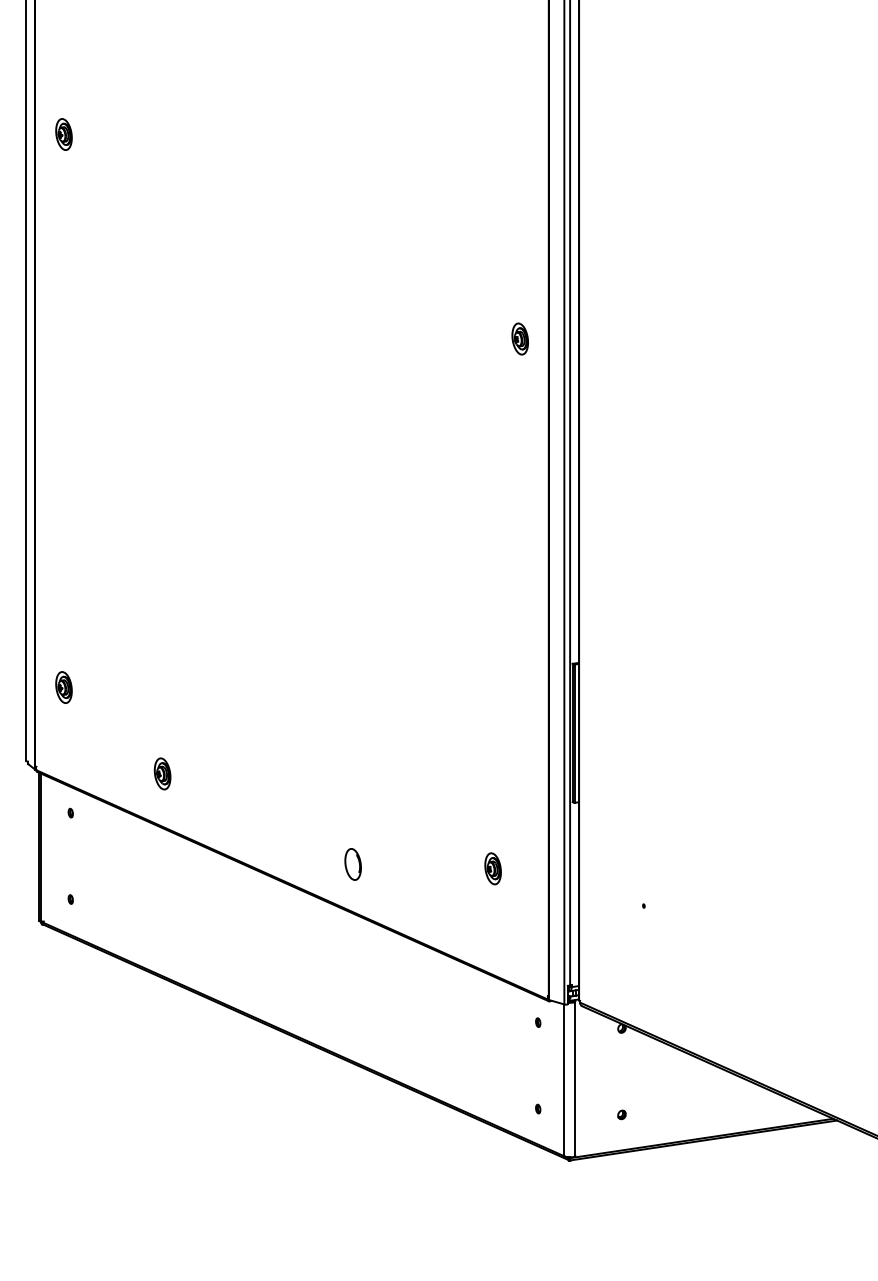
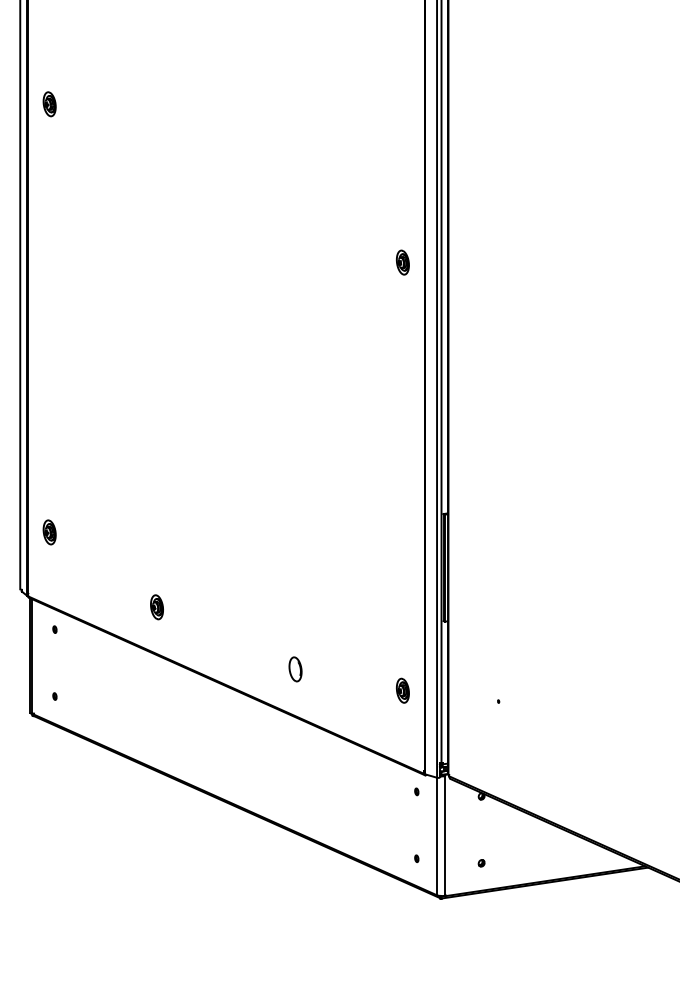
part: (161, 774) -> (156, 607), moved
part: (353, 864) -> (295, 669), moved
part: (492, 868) -> (402, 690), moved

